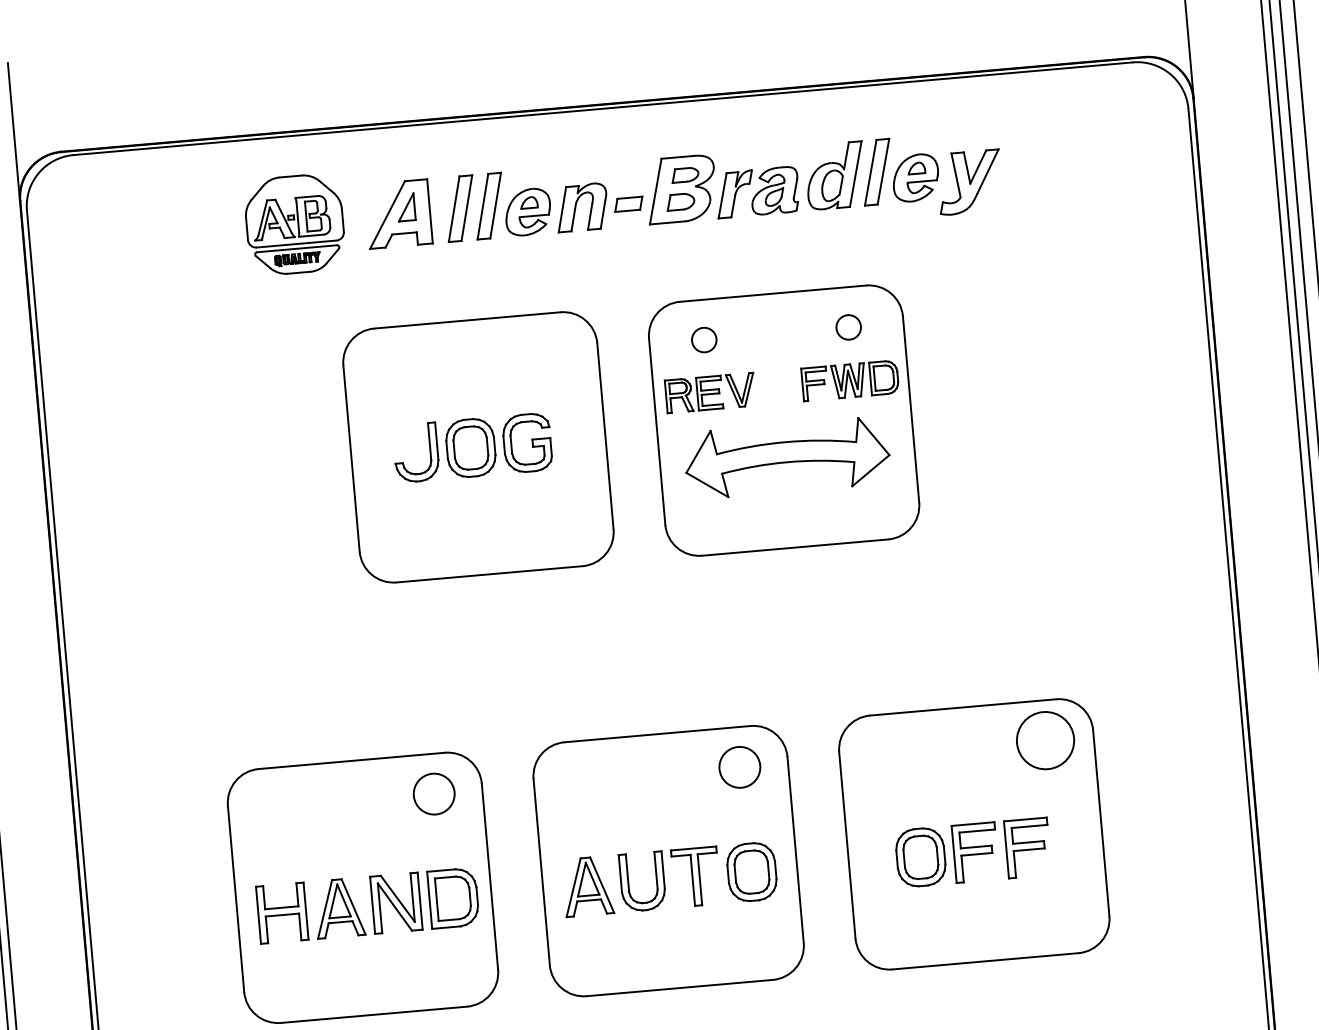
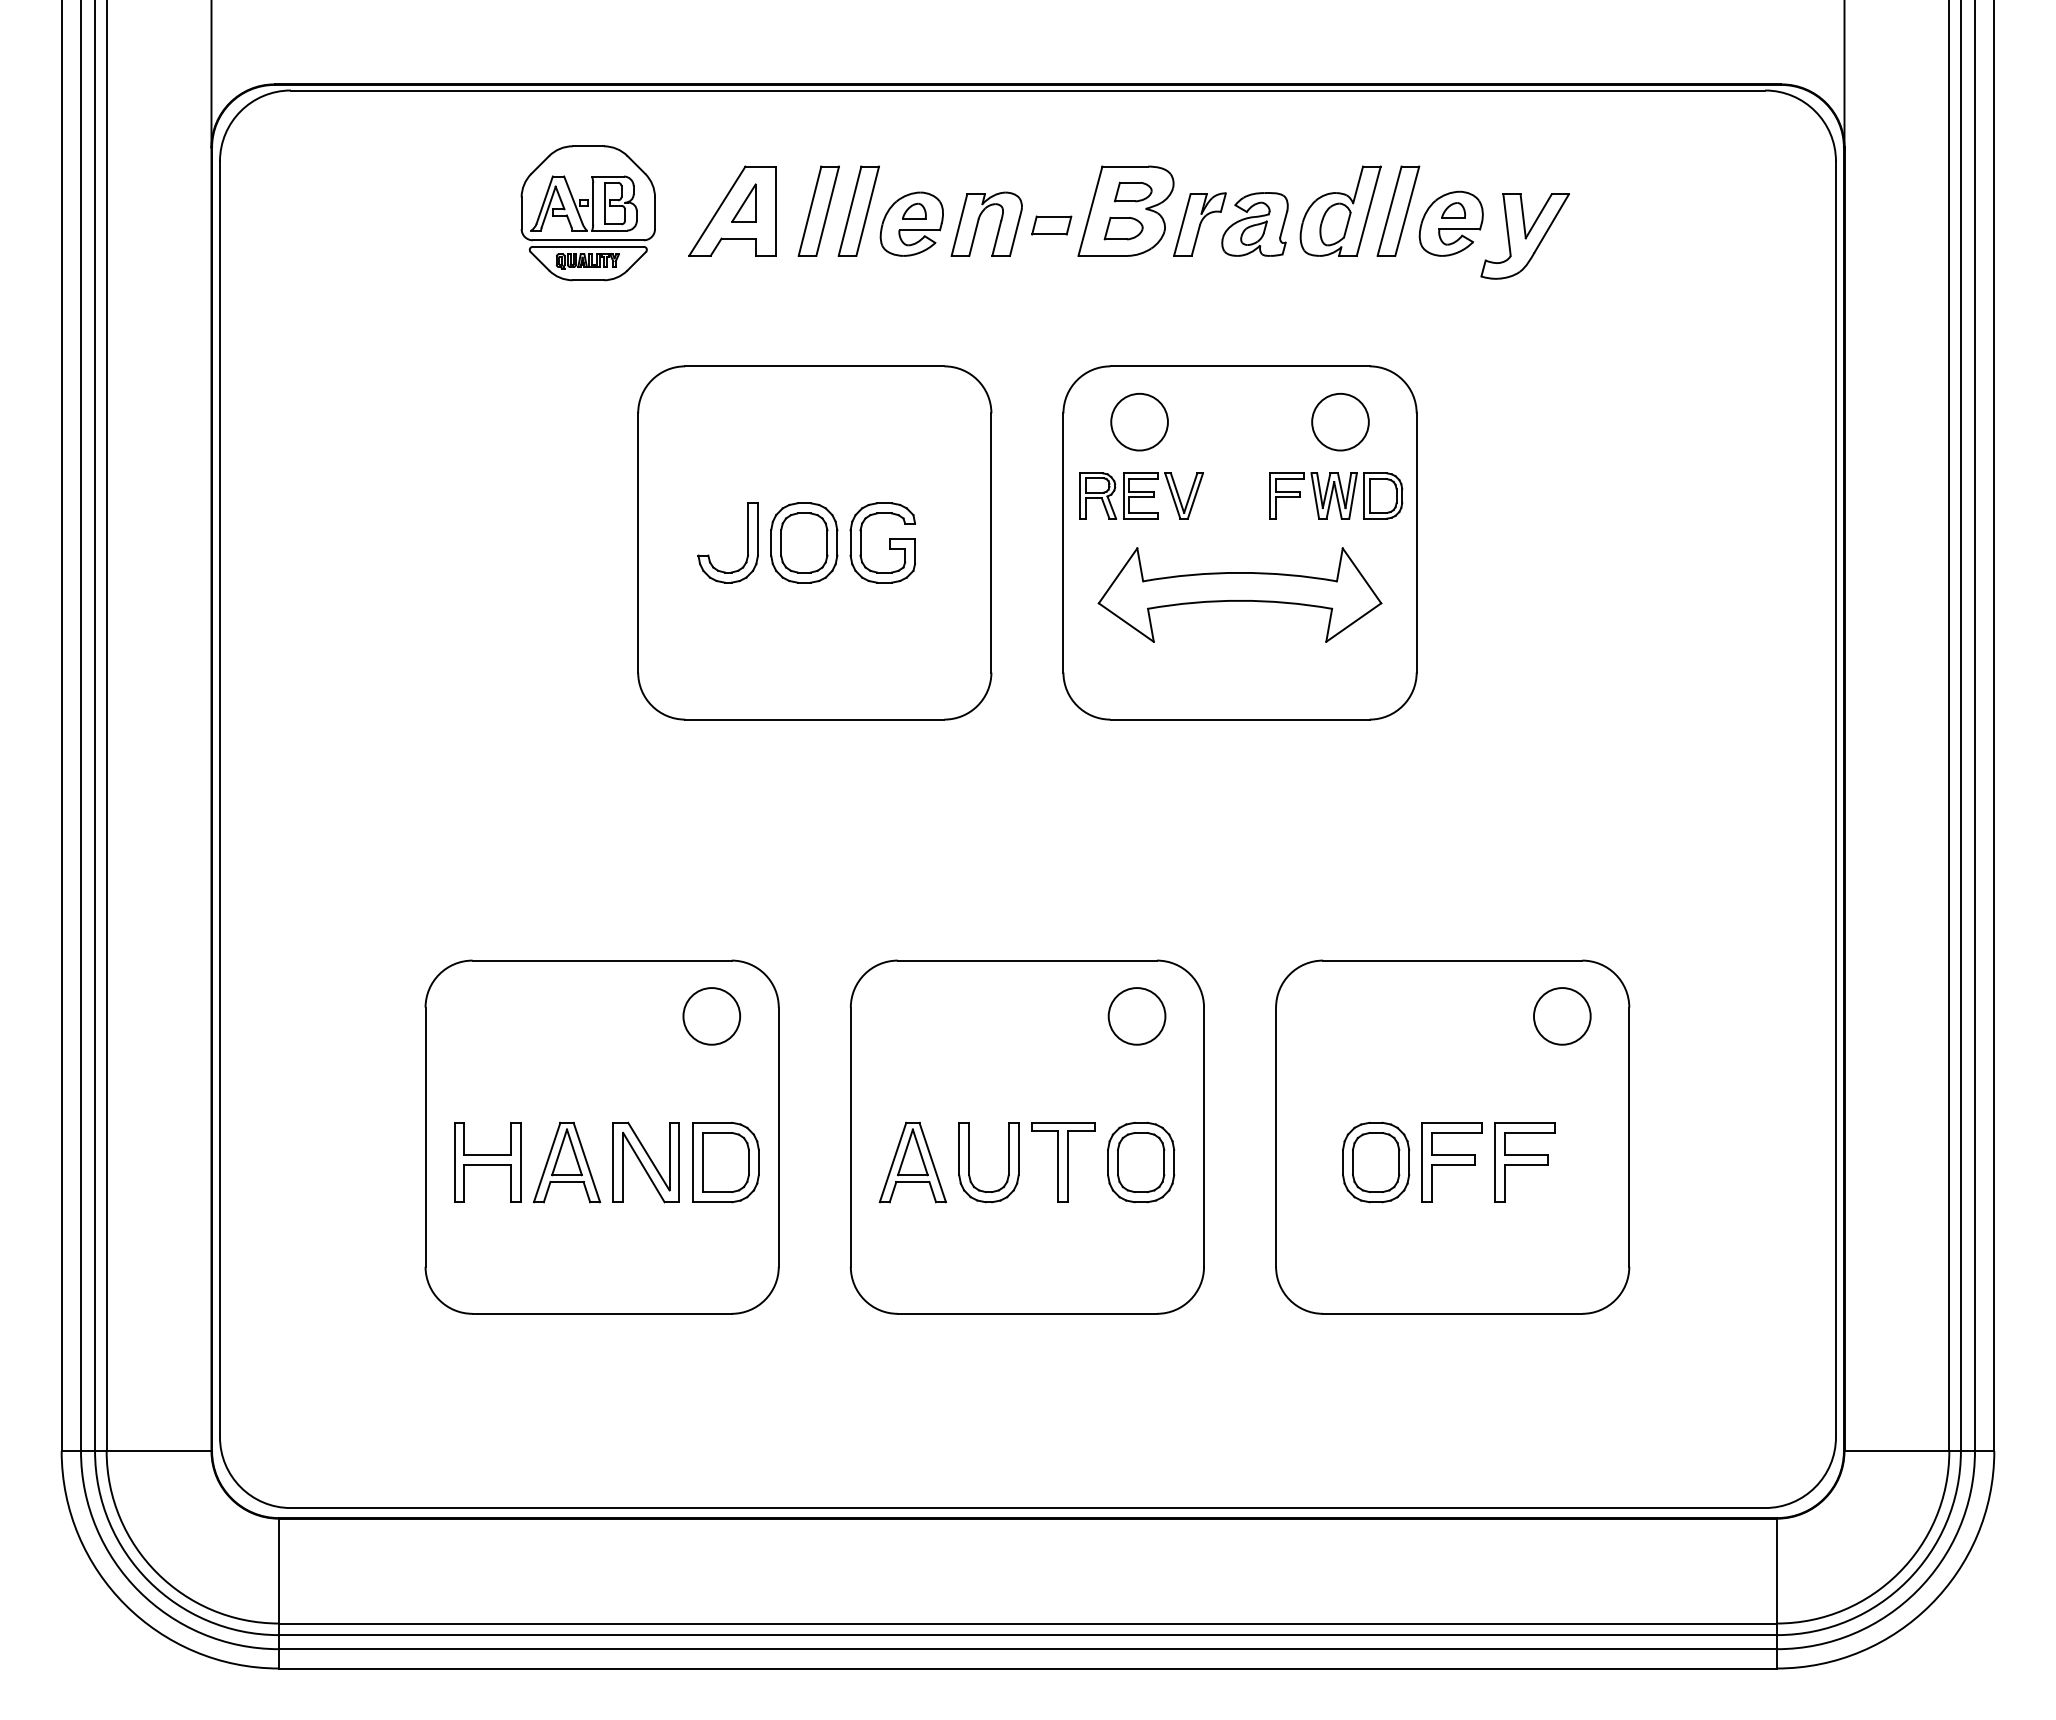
circle: (848, 327) -> (1340, 421), size x1.67
circle: (704, 339) -> (1139, 421), size x1.67
circle: (1044, 740) -> (1561, 1016), size x0.71

